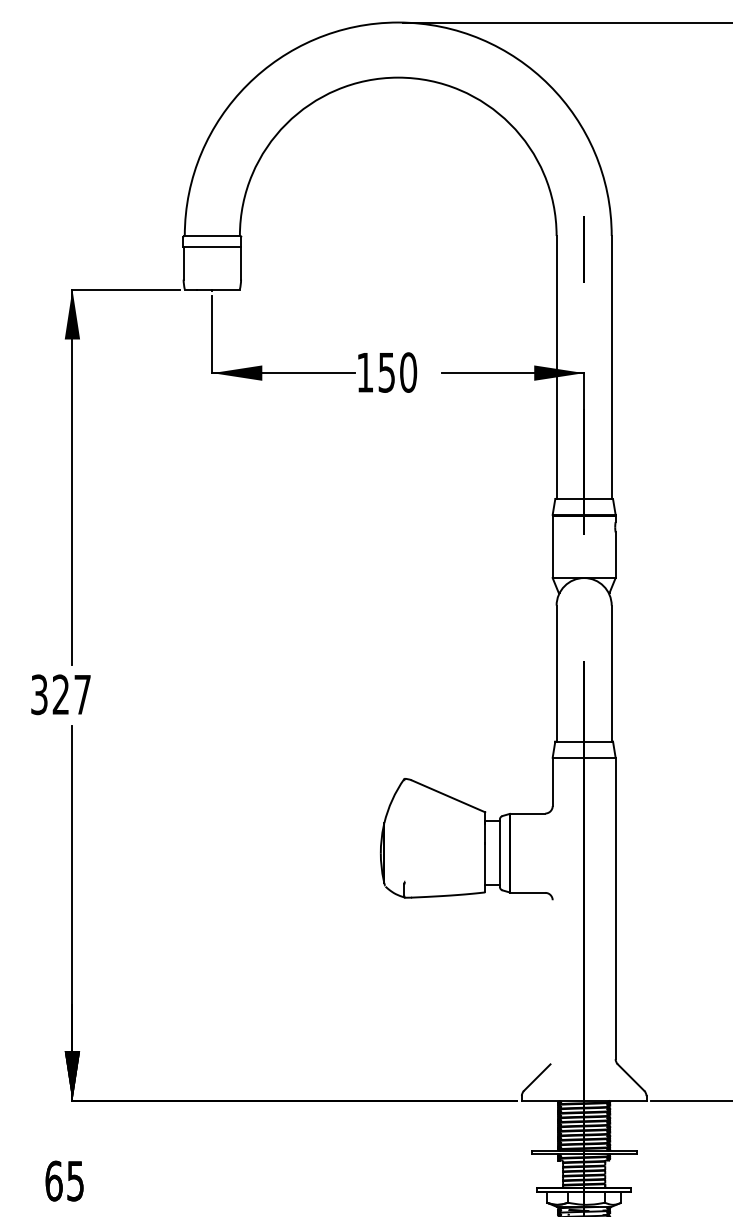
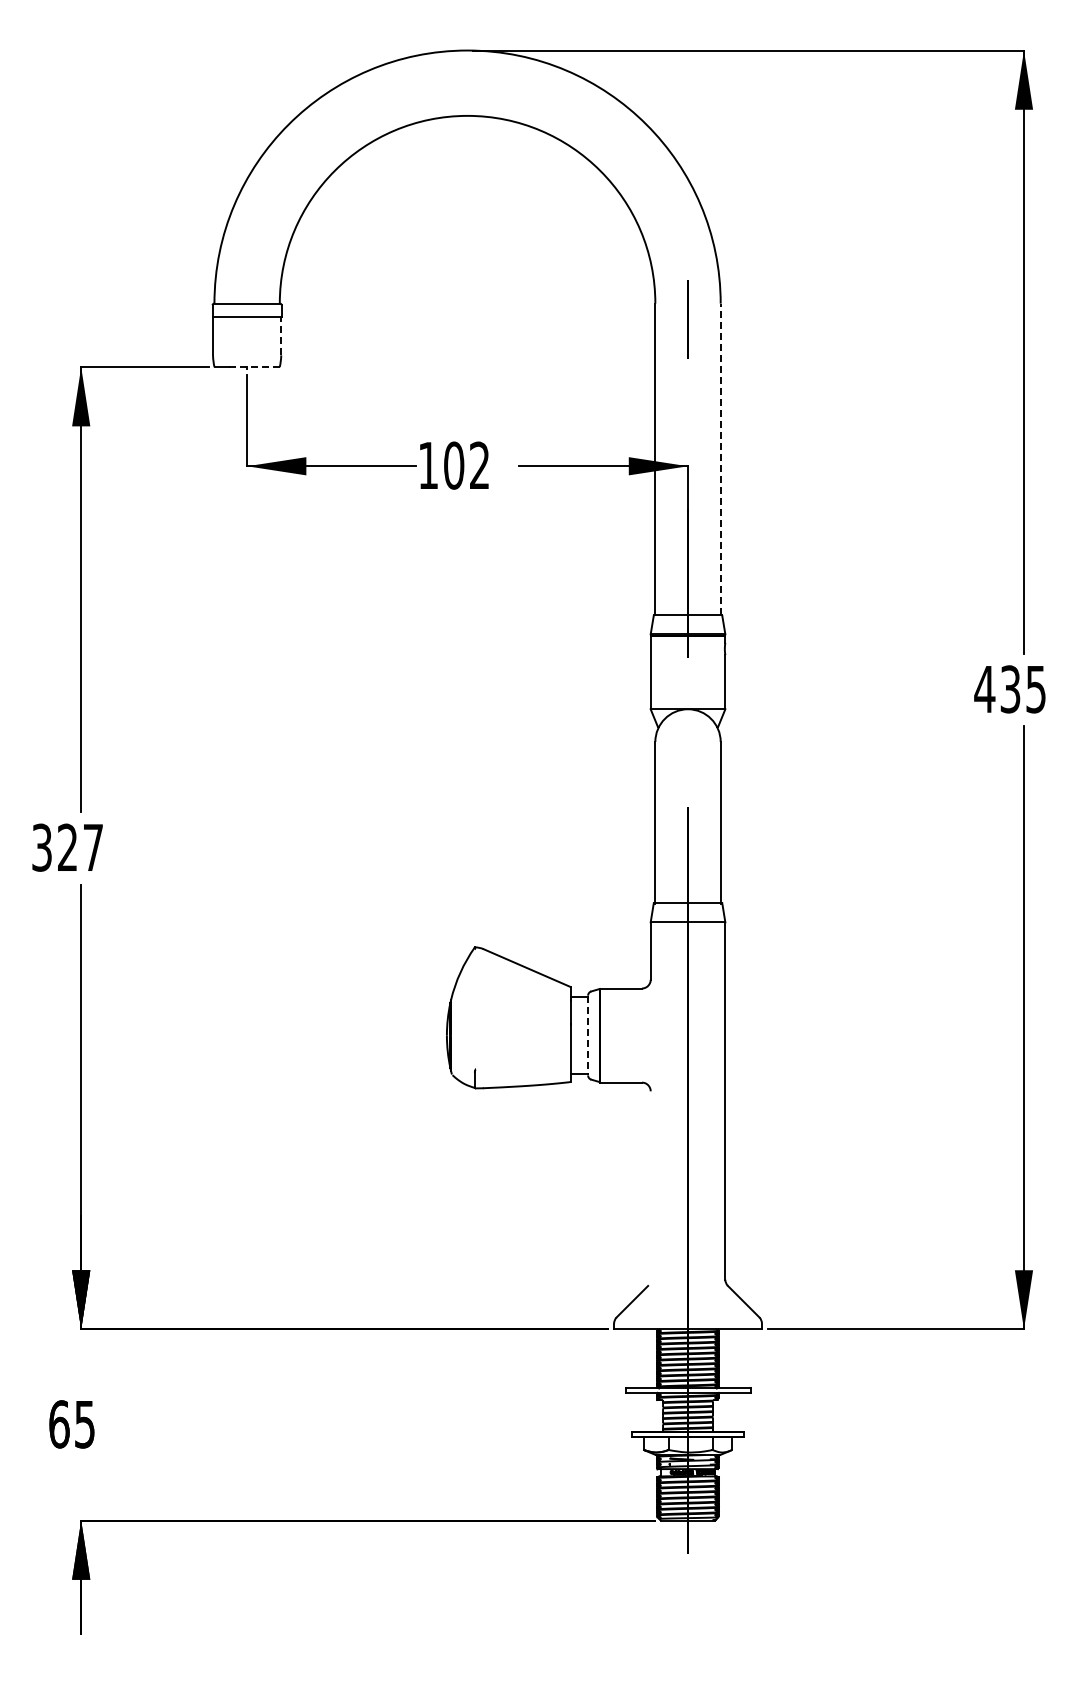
line: (241, 262) -> (281, 335), solid -> dashed
line: (218, 289) -> (254, 367), solid -> dashed
line: (611, 367) -> (720, 459), solid -> dashed
text: (397, 372) -> (466, 465), 150 -> 102
line: (500, 853) -> (588, 1035), solid -> dashed

